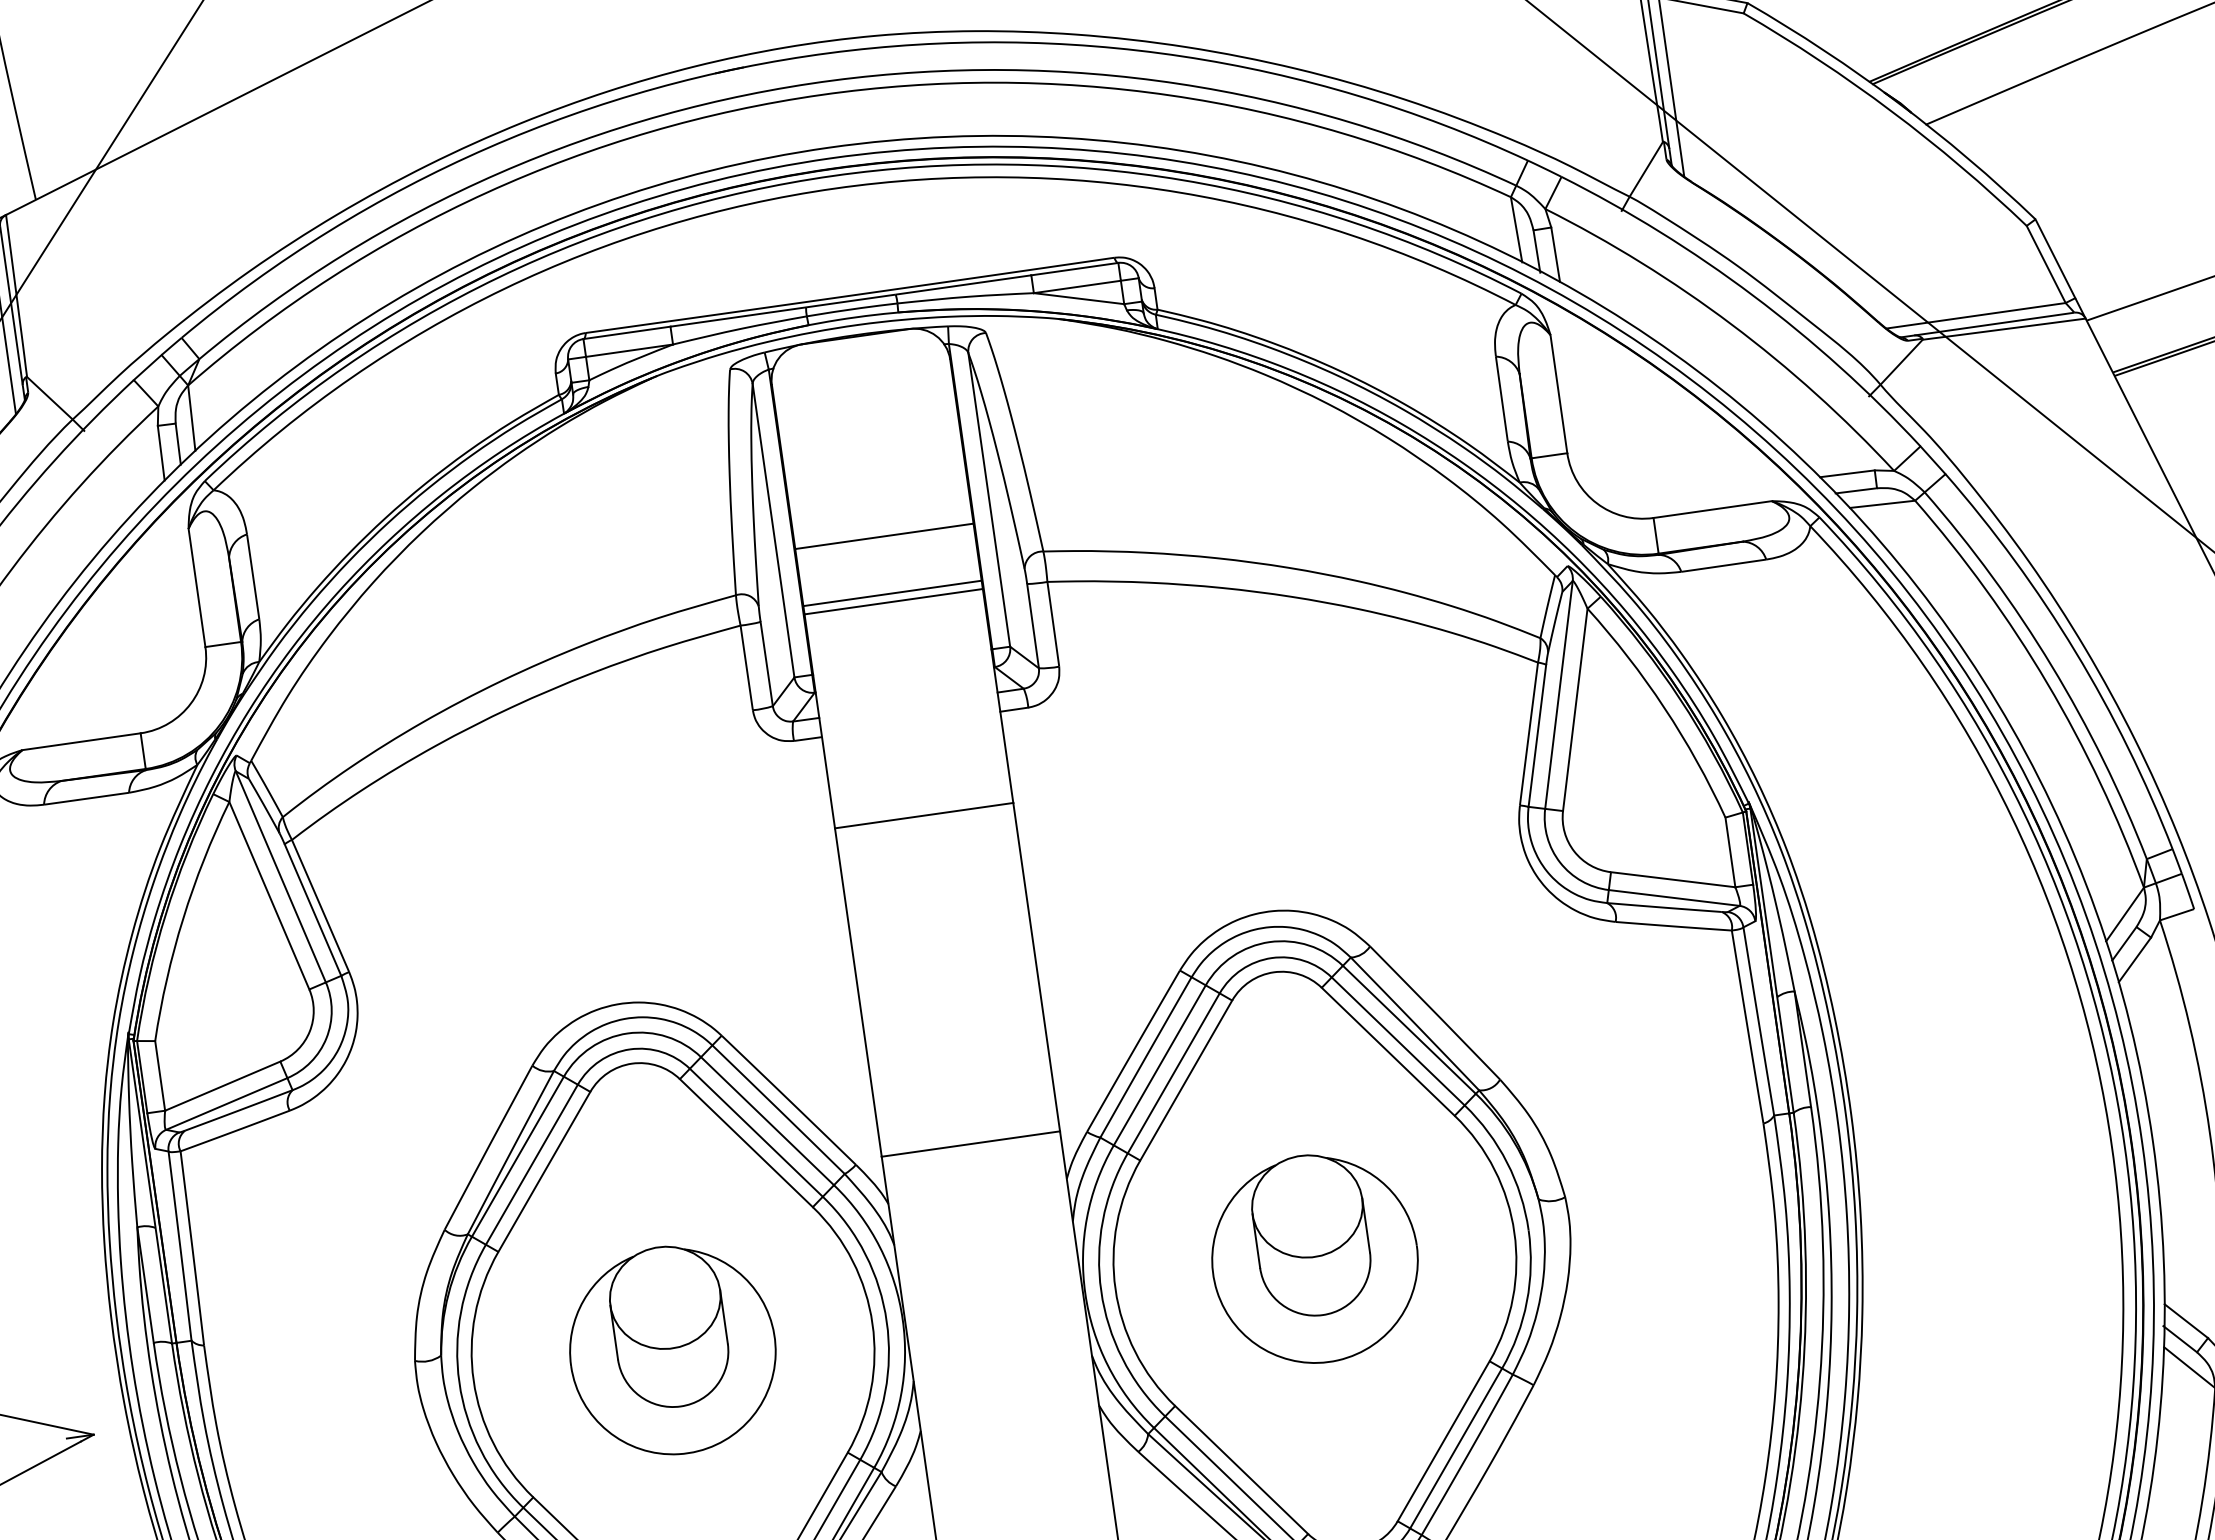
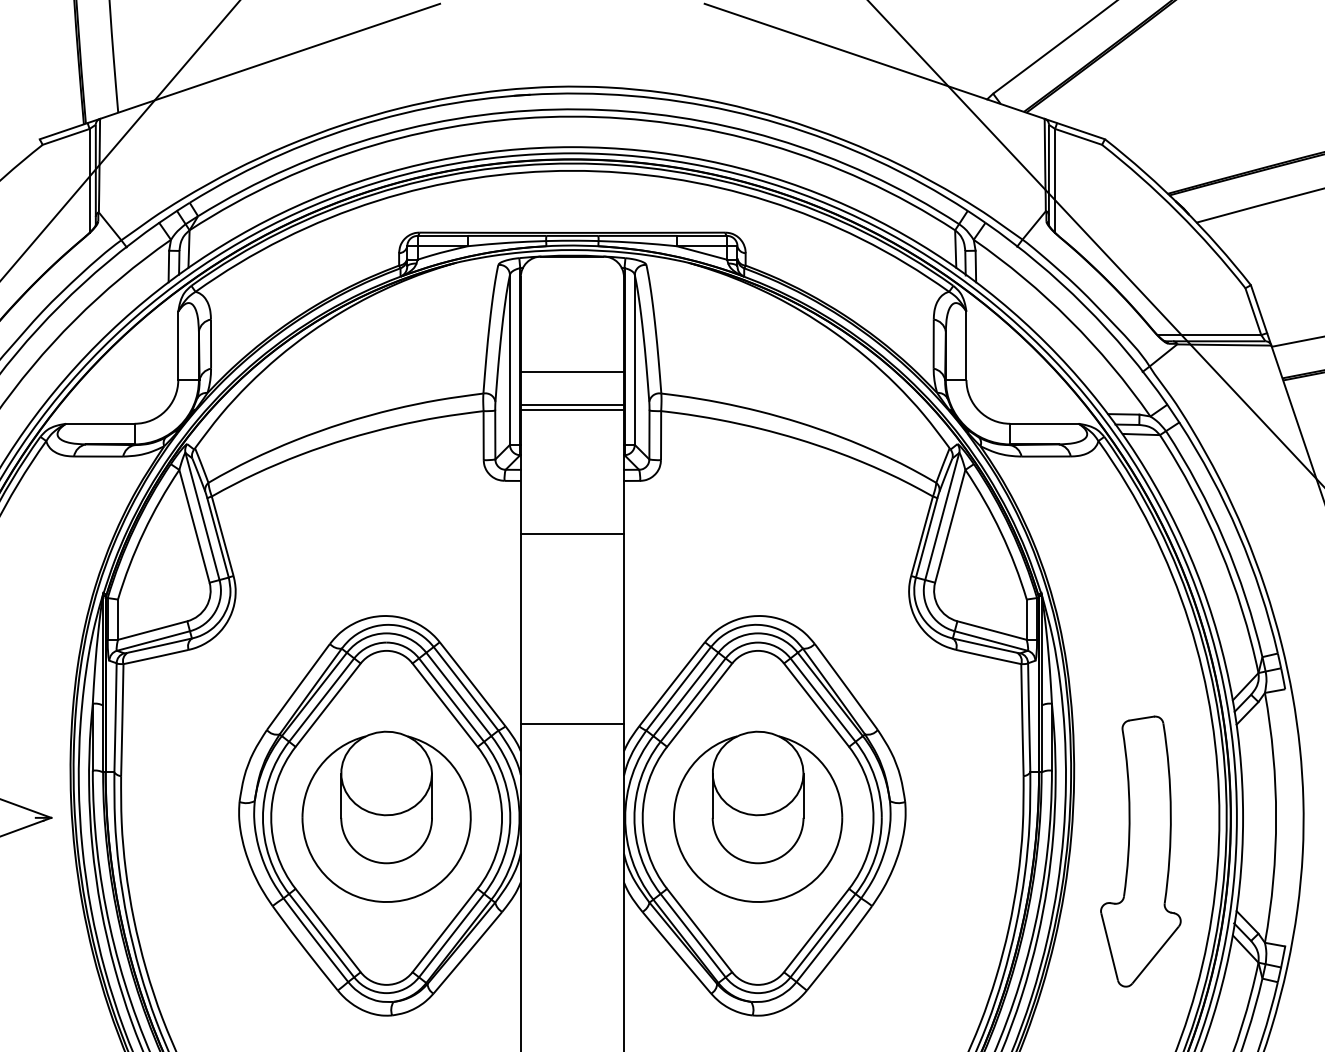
part: (1983, 1224) -> (1140, 851), added
part: (1315, 1258) -> (758, 816), size x1.43
part: (672, 1349) -> (386, 816), size x1.43

